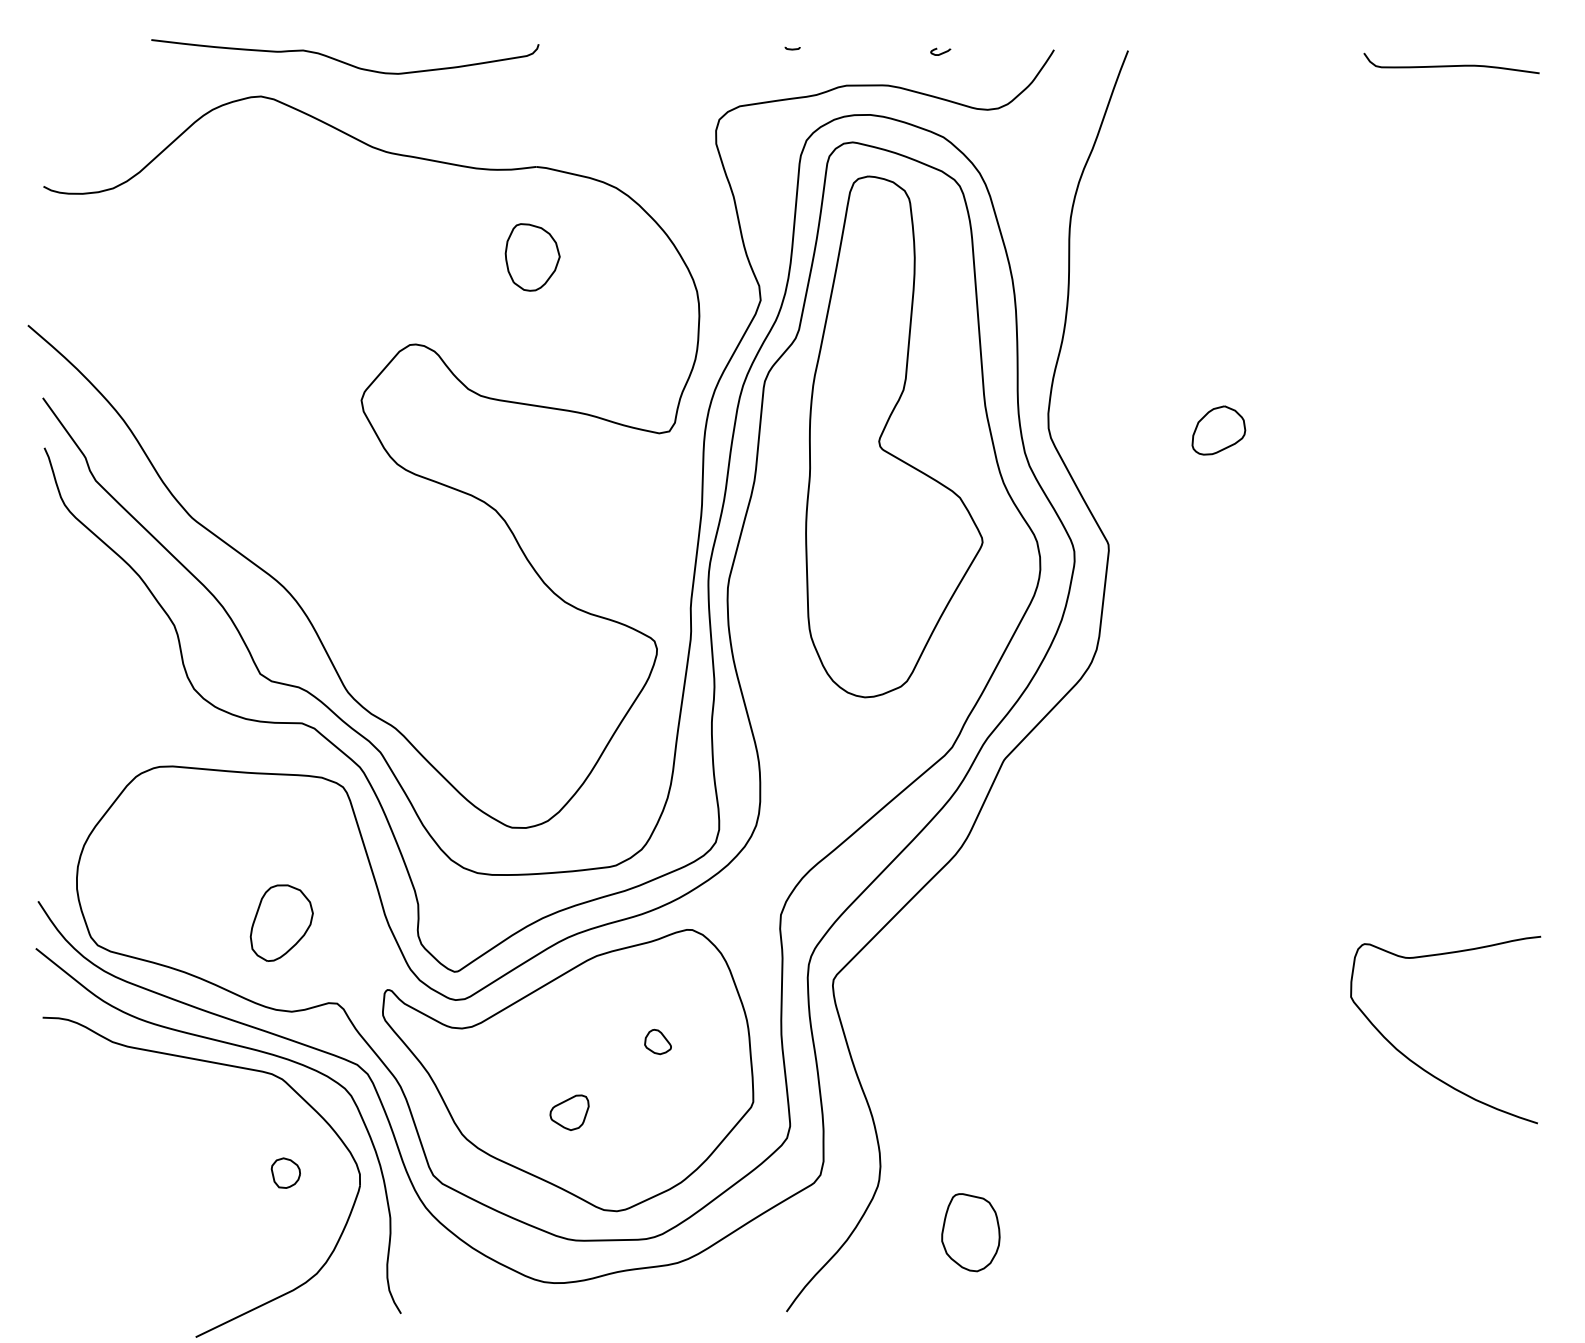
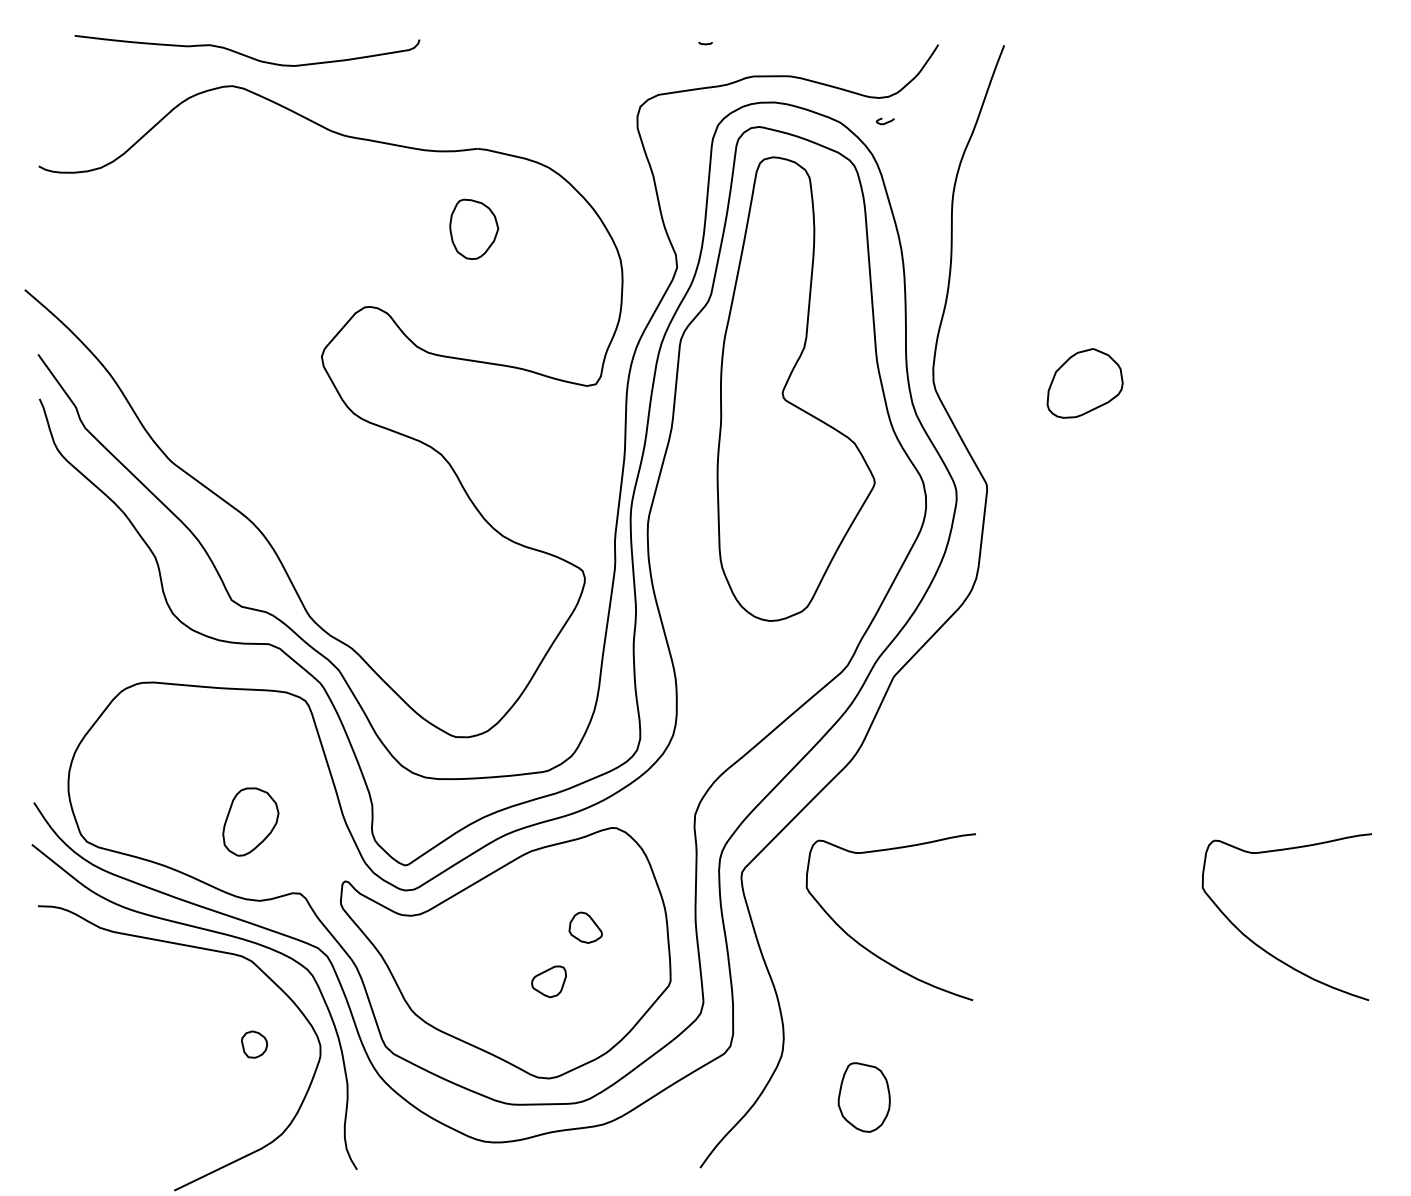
curve: (940, 53) -> (885, 122), moved
curve: (343, 60) -> (245, 54), moved
curve: (1450, 65) -> (1291, 58), removed
part: (1218, 430) -> (1084, 383), size x1.6
part: (657, 1041) -> (585, 927), size x1.4
curve: (973, 1064) -> (866, 947), added
part: (568, 1112) -> (548, 981), moved

